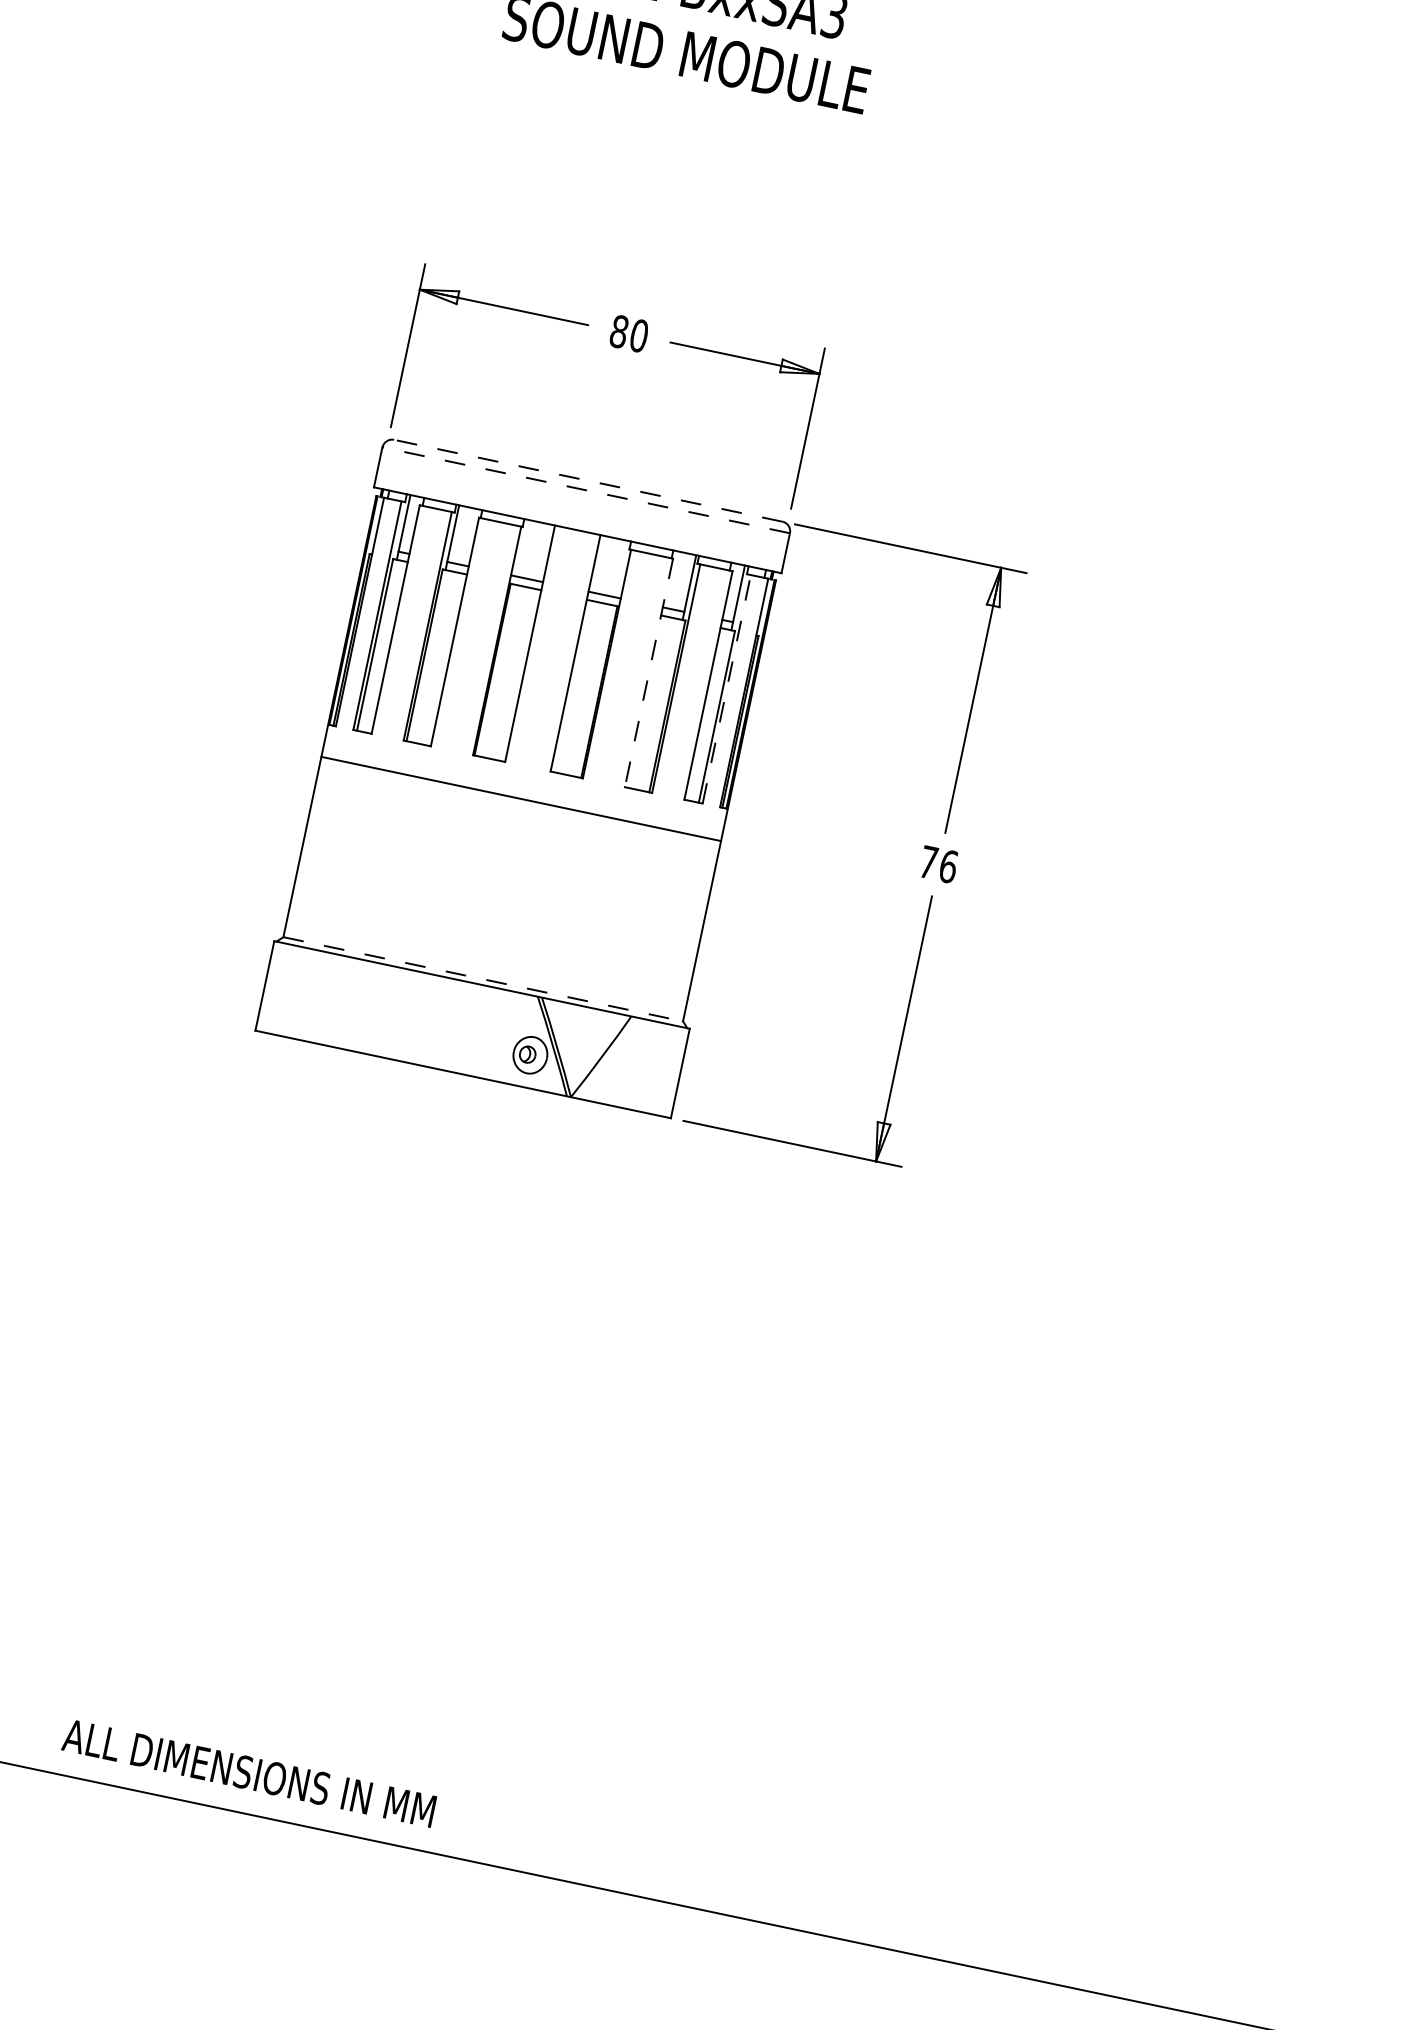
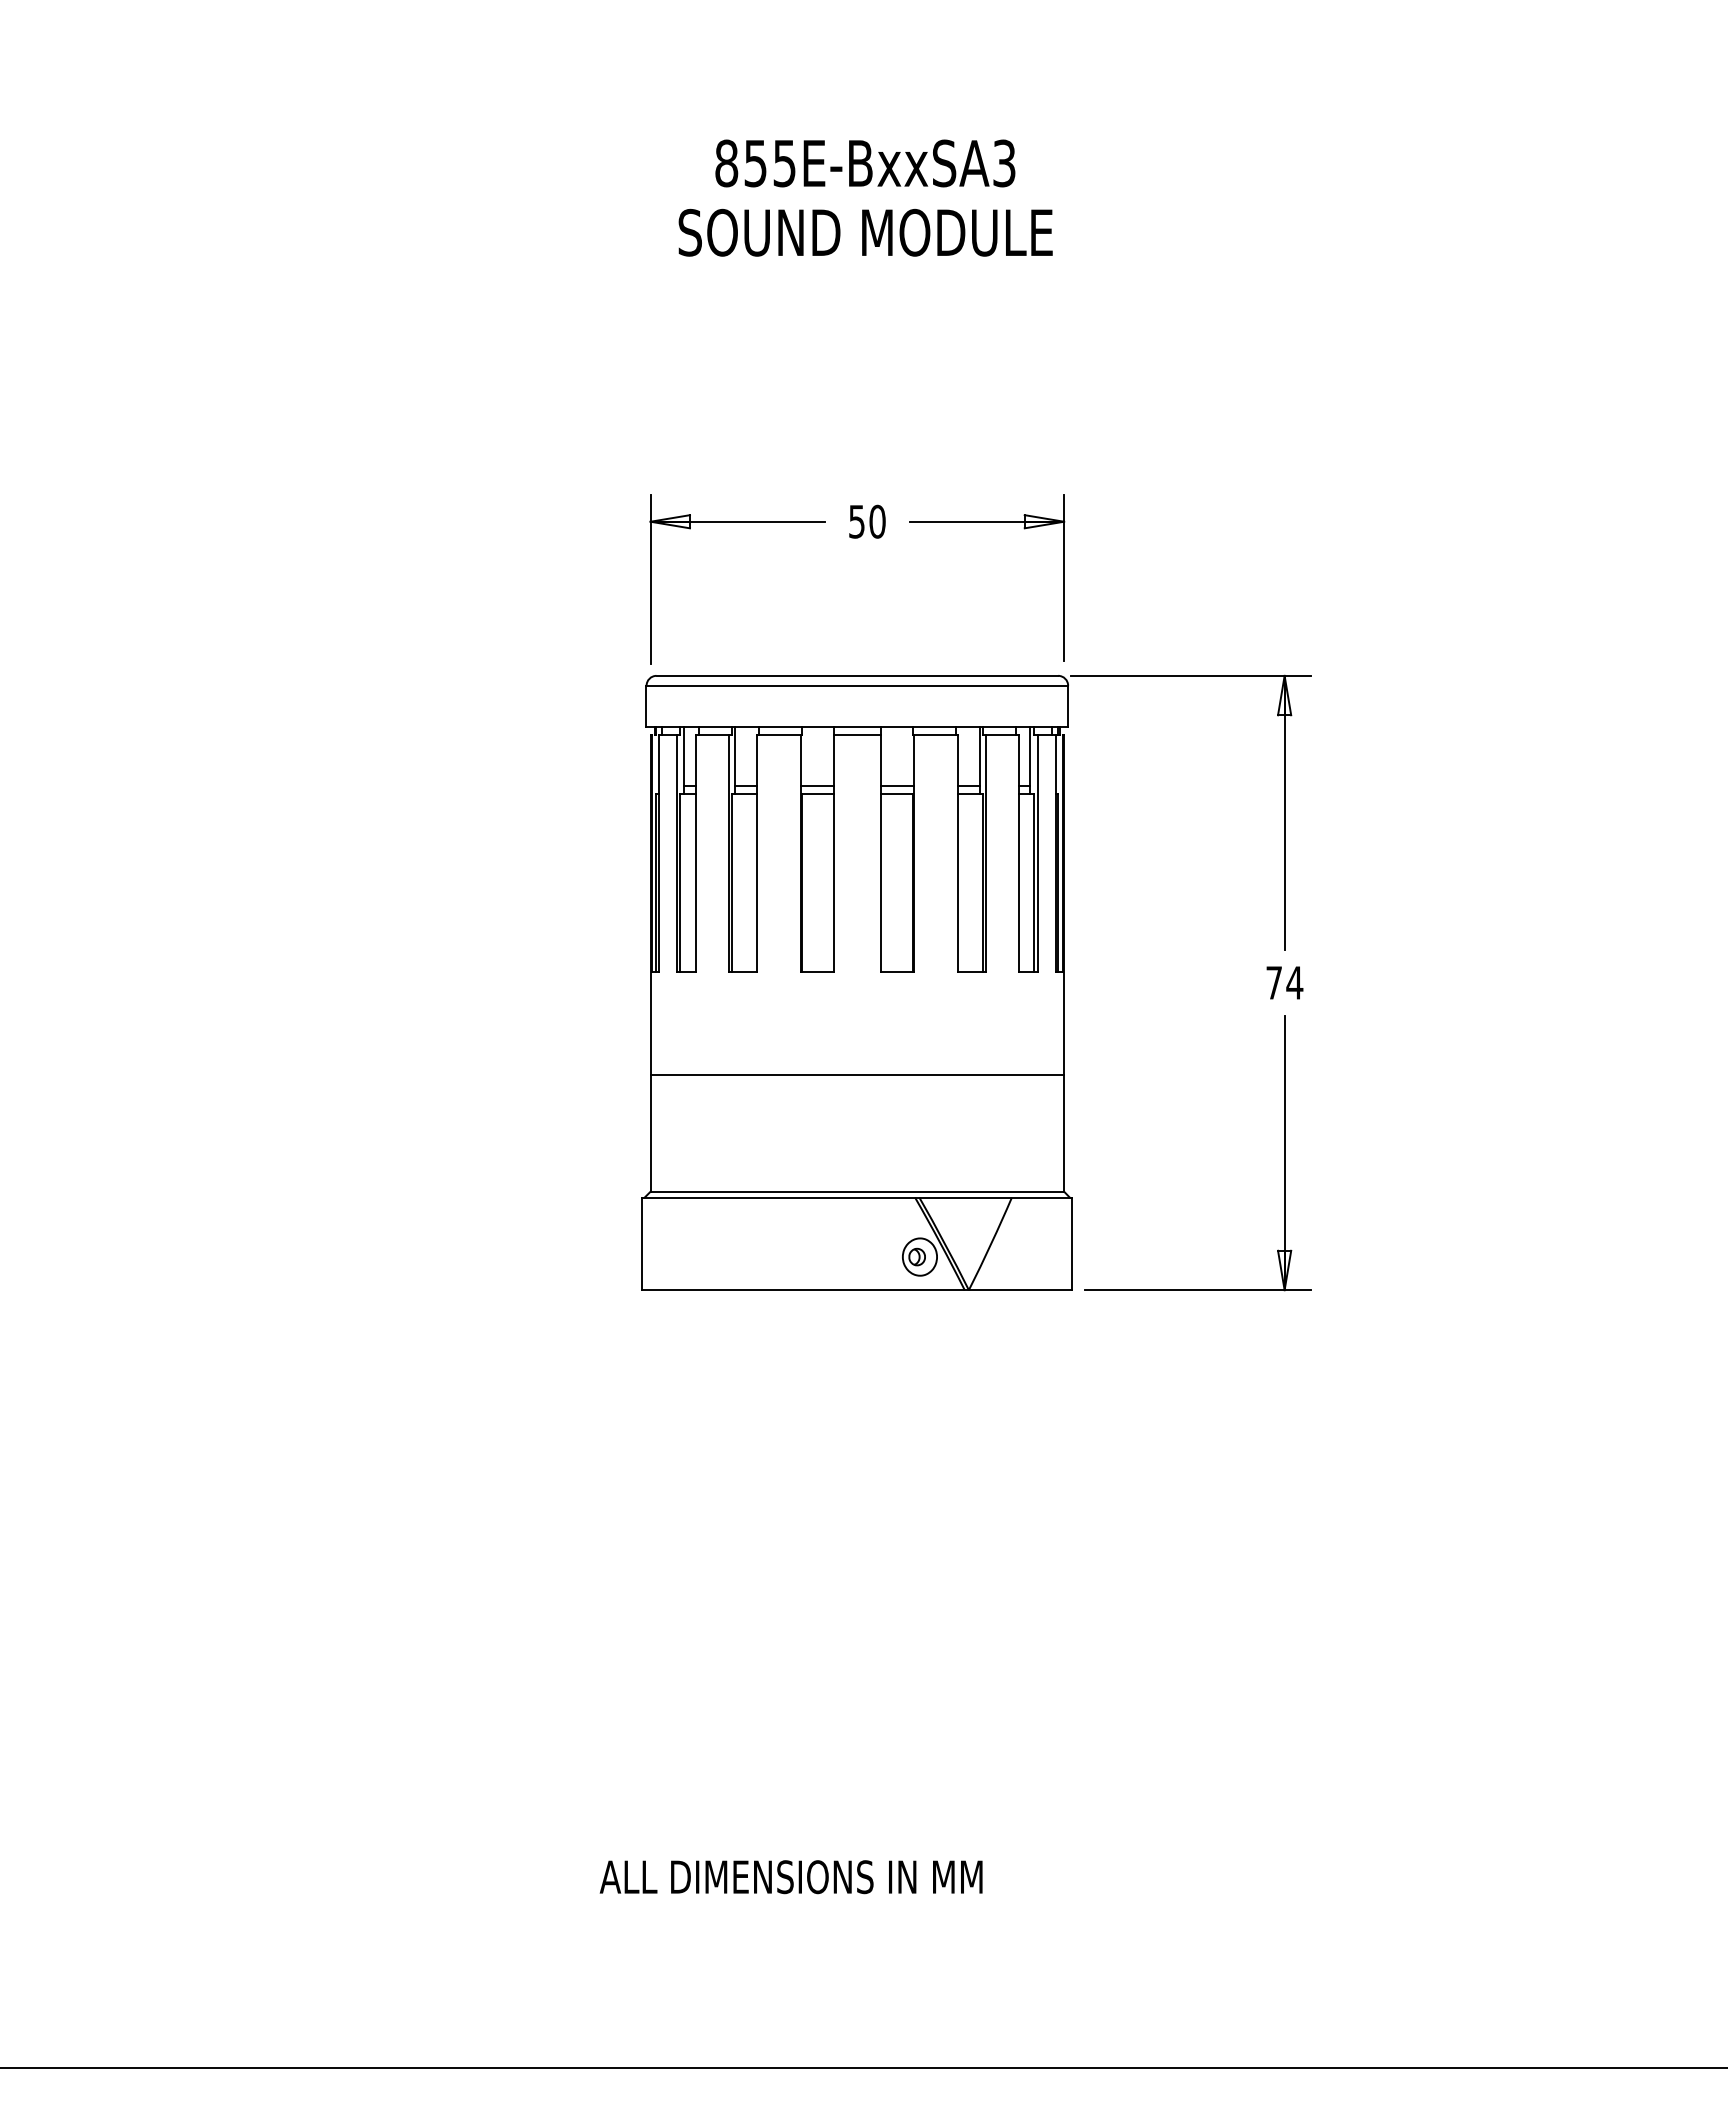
text: (619, 331) -> (857, 521), 80 -> 50
line: (588, 480) -> (857, 675), dashed -> solid
line: (586, 490) -> (857, 685), dashed -> solid
line: (575, 538) -> (856, 735), added
line: (648, 673) -> (957, 854), dashed -> solid
line: (727, 689) -> (1038, 853), dashed -> solid
line: (521, 799) -> (857, 1075), moved
text: (948, 866) -> (1294, 982), 76 -> 74
line: (483, 979) -> (857, 1191), dashed -> solid
text: (248, 1773) -> (790, 1877), moved

